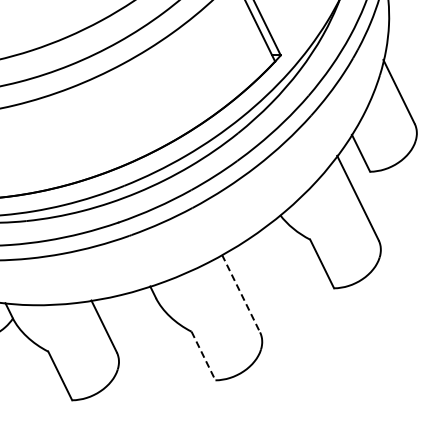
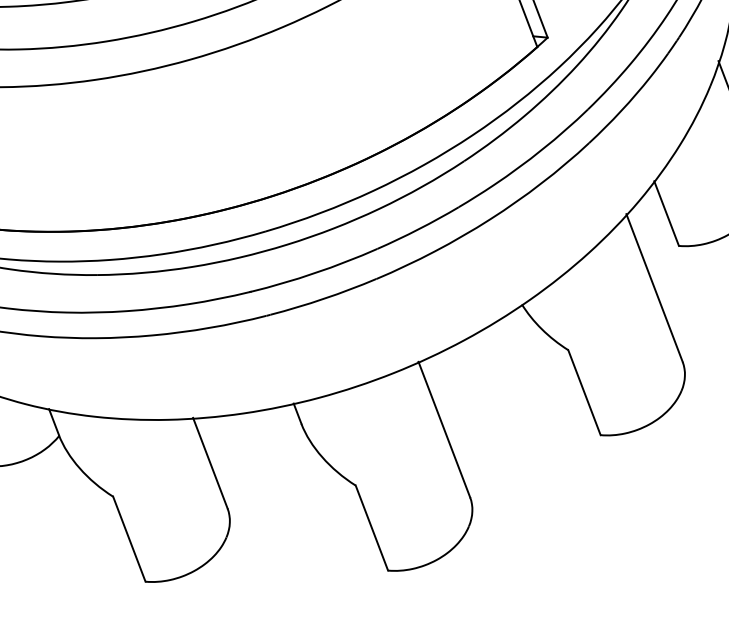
line: (241, 294) -> (444, 431), dashed -> solid
line: (203, 356) -> (371, 528), dashed -> solid

